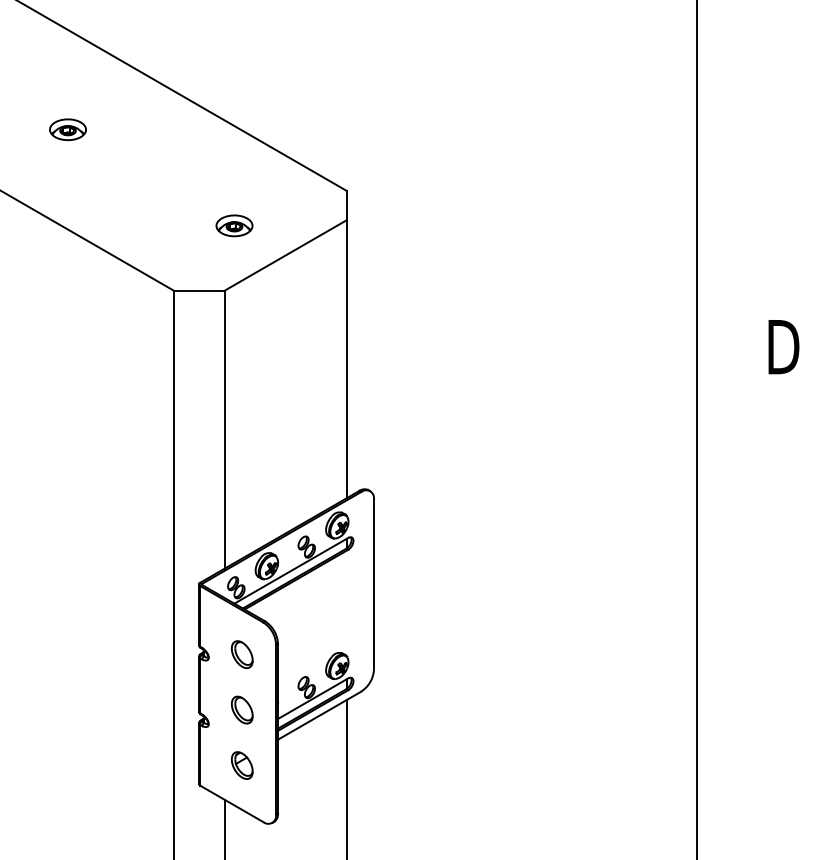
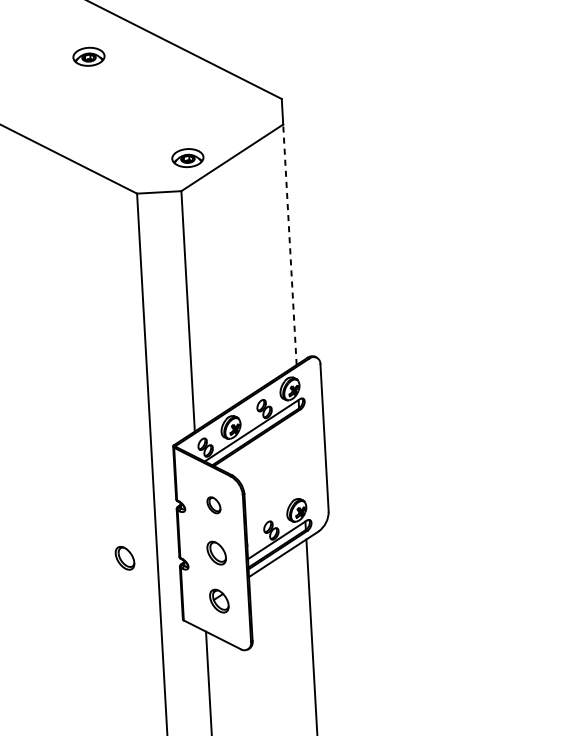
part: (67, 129) -> (88, 56), moved
part: (234, 225) -> (187, 157), moved
line: (346, 358) -> (289, 244), solid -> dashed
part: (241, 654) -> (213, 505), size x0.7
part: (135, 709) -> (124, 557), added

